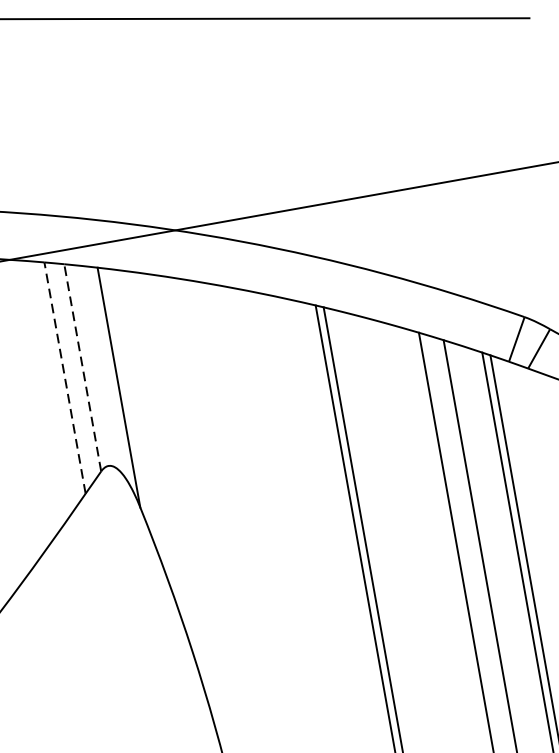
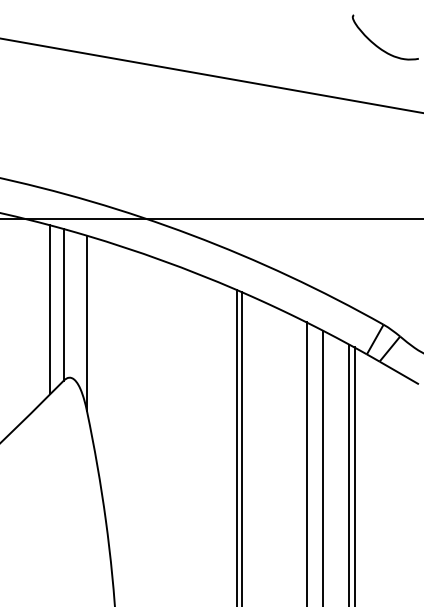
line: (82, 367) -> (63, 304), dashed -> solid
line: (64, 377) -> (49, 309), dashed -> solid

